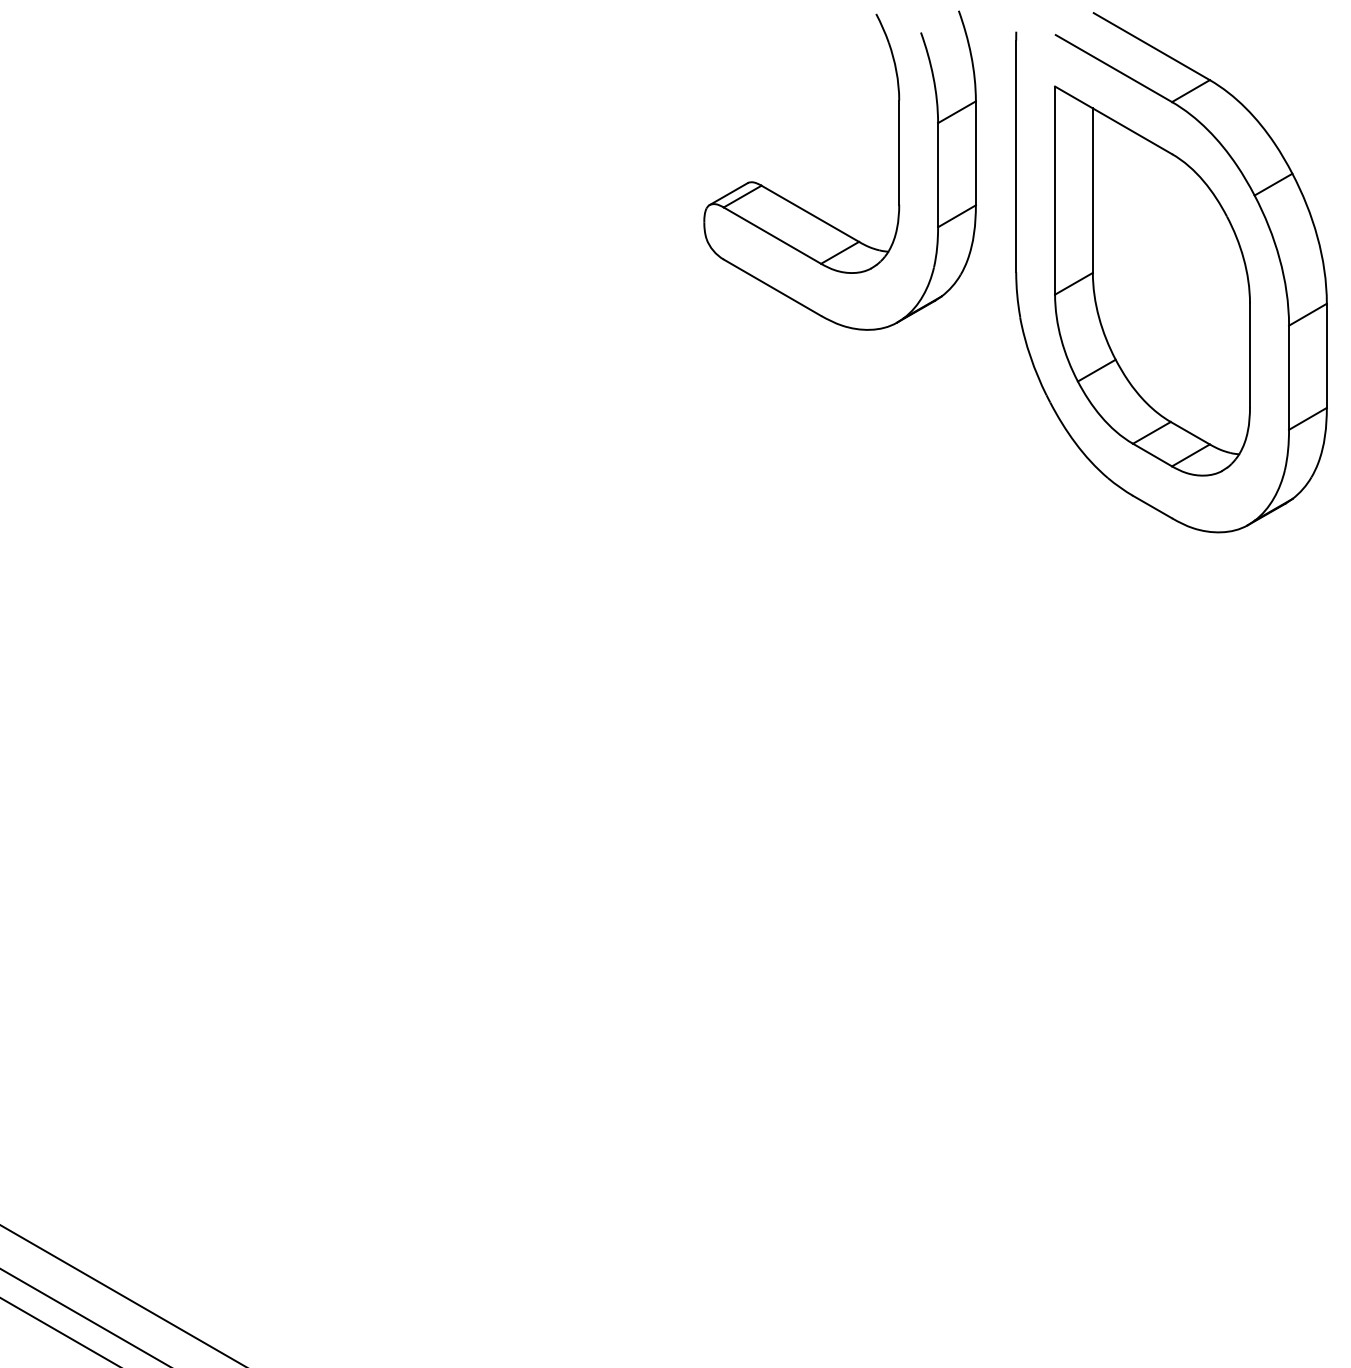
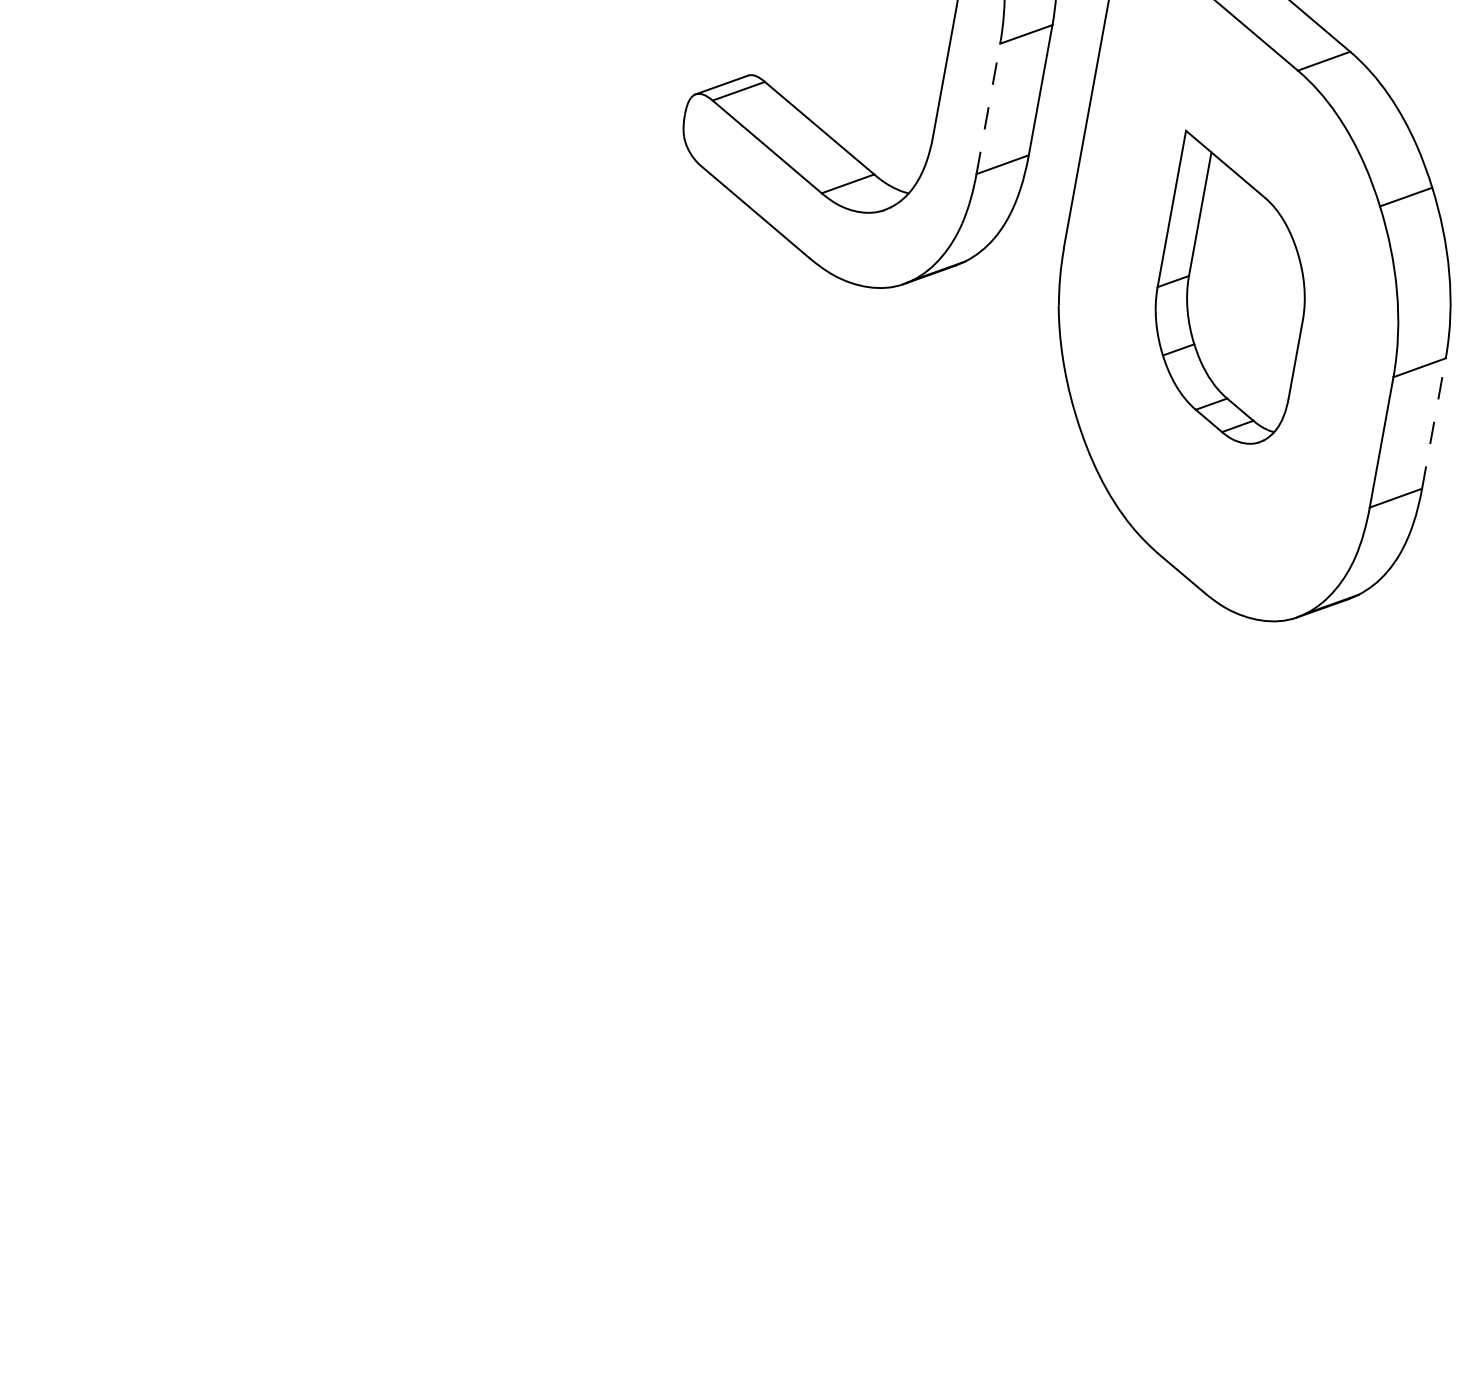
line: (938, 174) -> (989, 108), solid -> dashed
part: (1152, 280) -> (1232, 289), size x0.6
line: (1326, 355) -> (1433, 423), solid -> dashed

